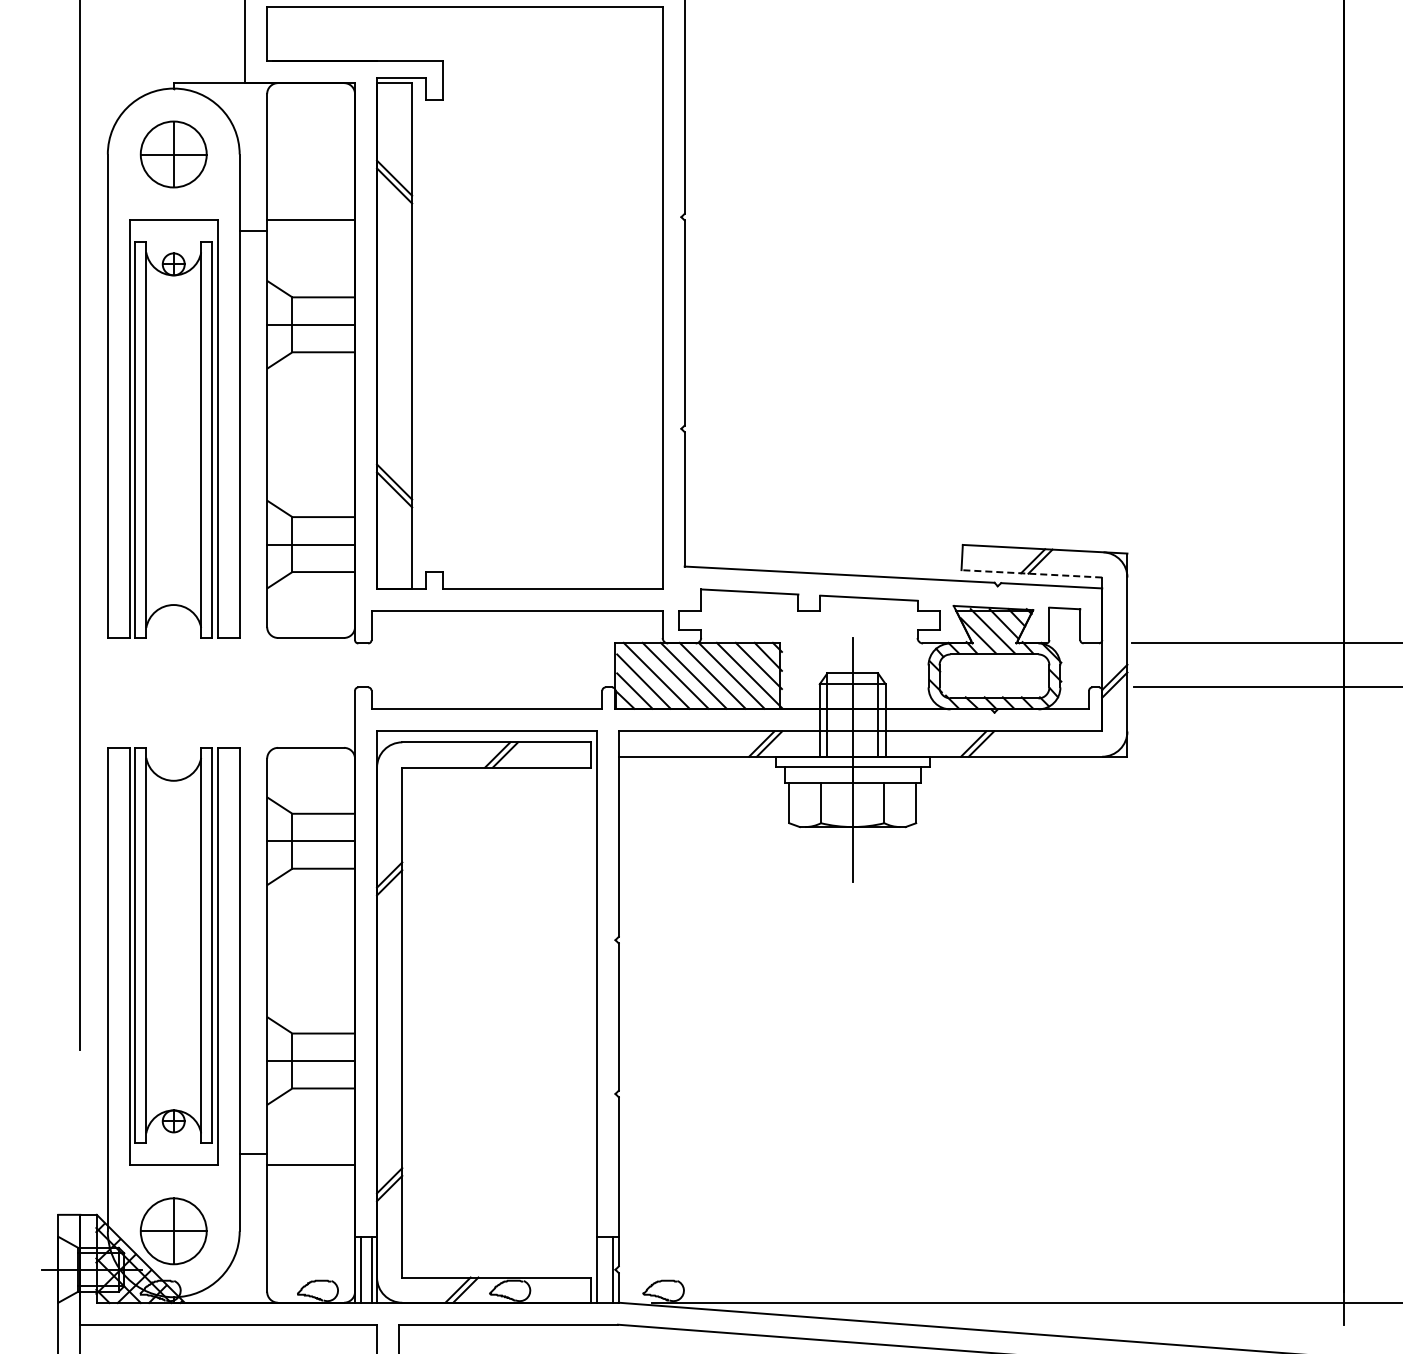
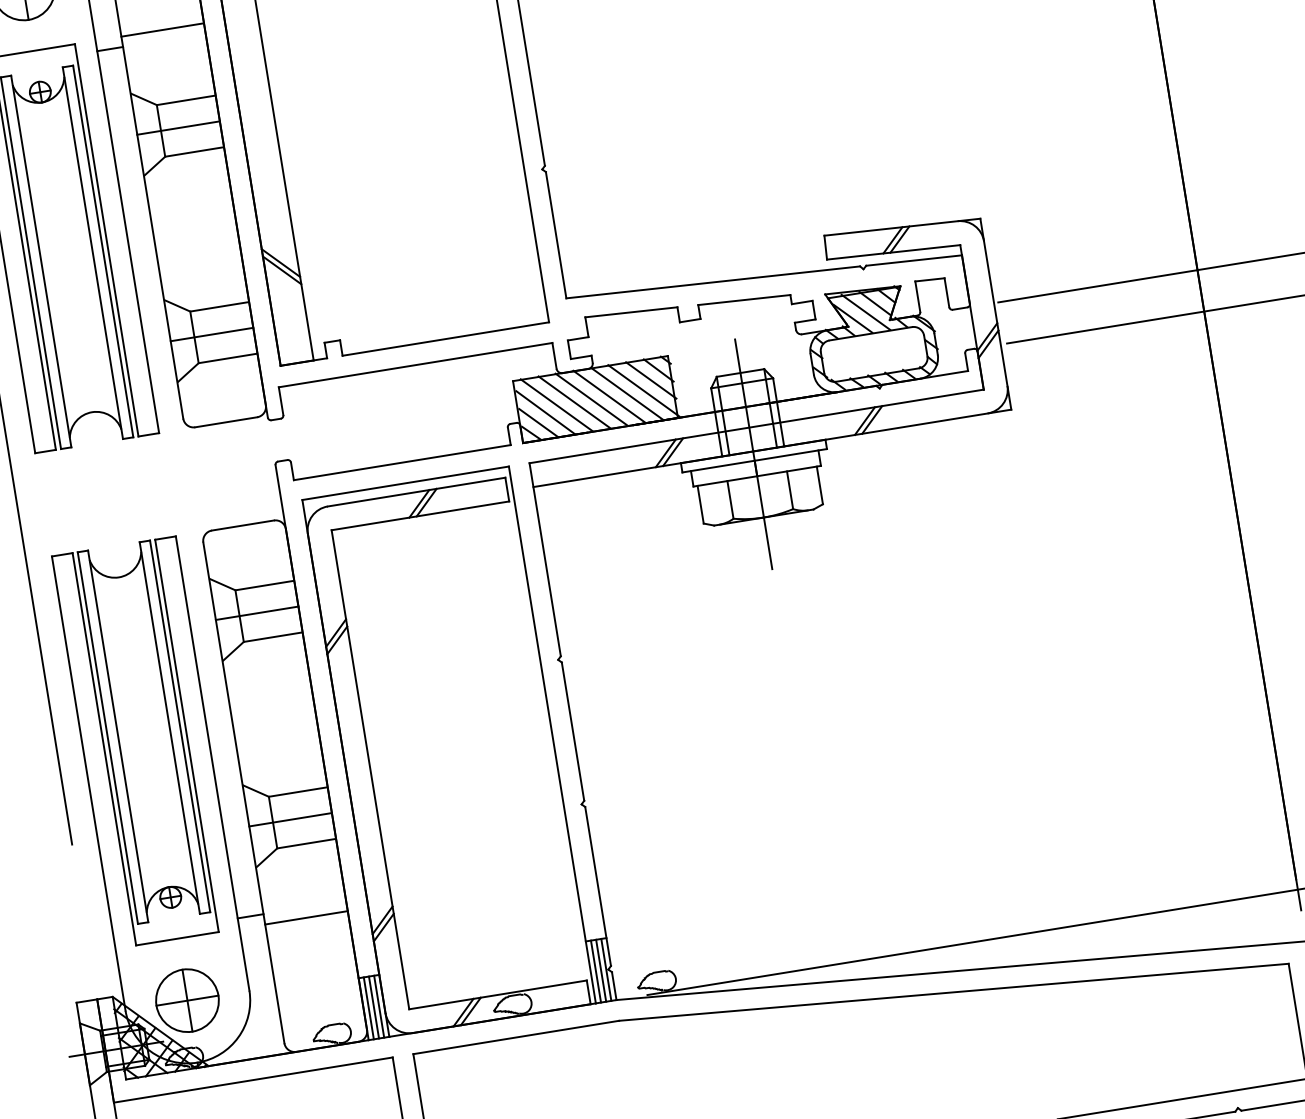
line: (1031, 573) -> (893, 252), dashed -> solid
line: (366, 1269) -> (374, 1007), added
line: (602, 1269) -> (596, 971), added
line: (607, 1269) -> (600, 970), added

